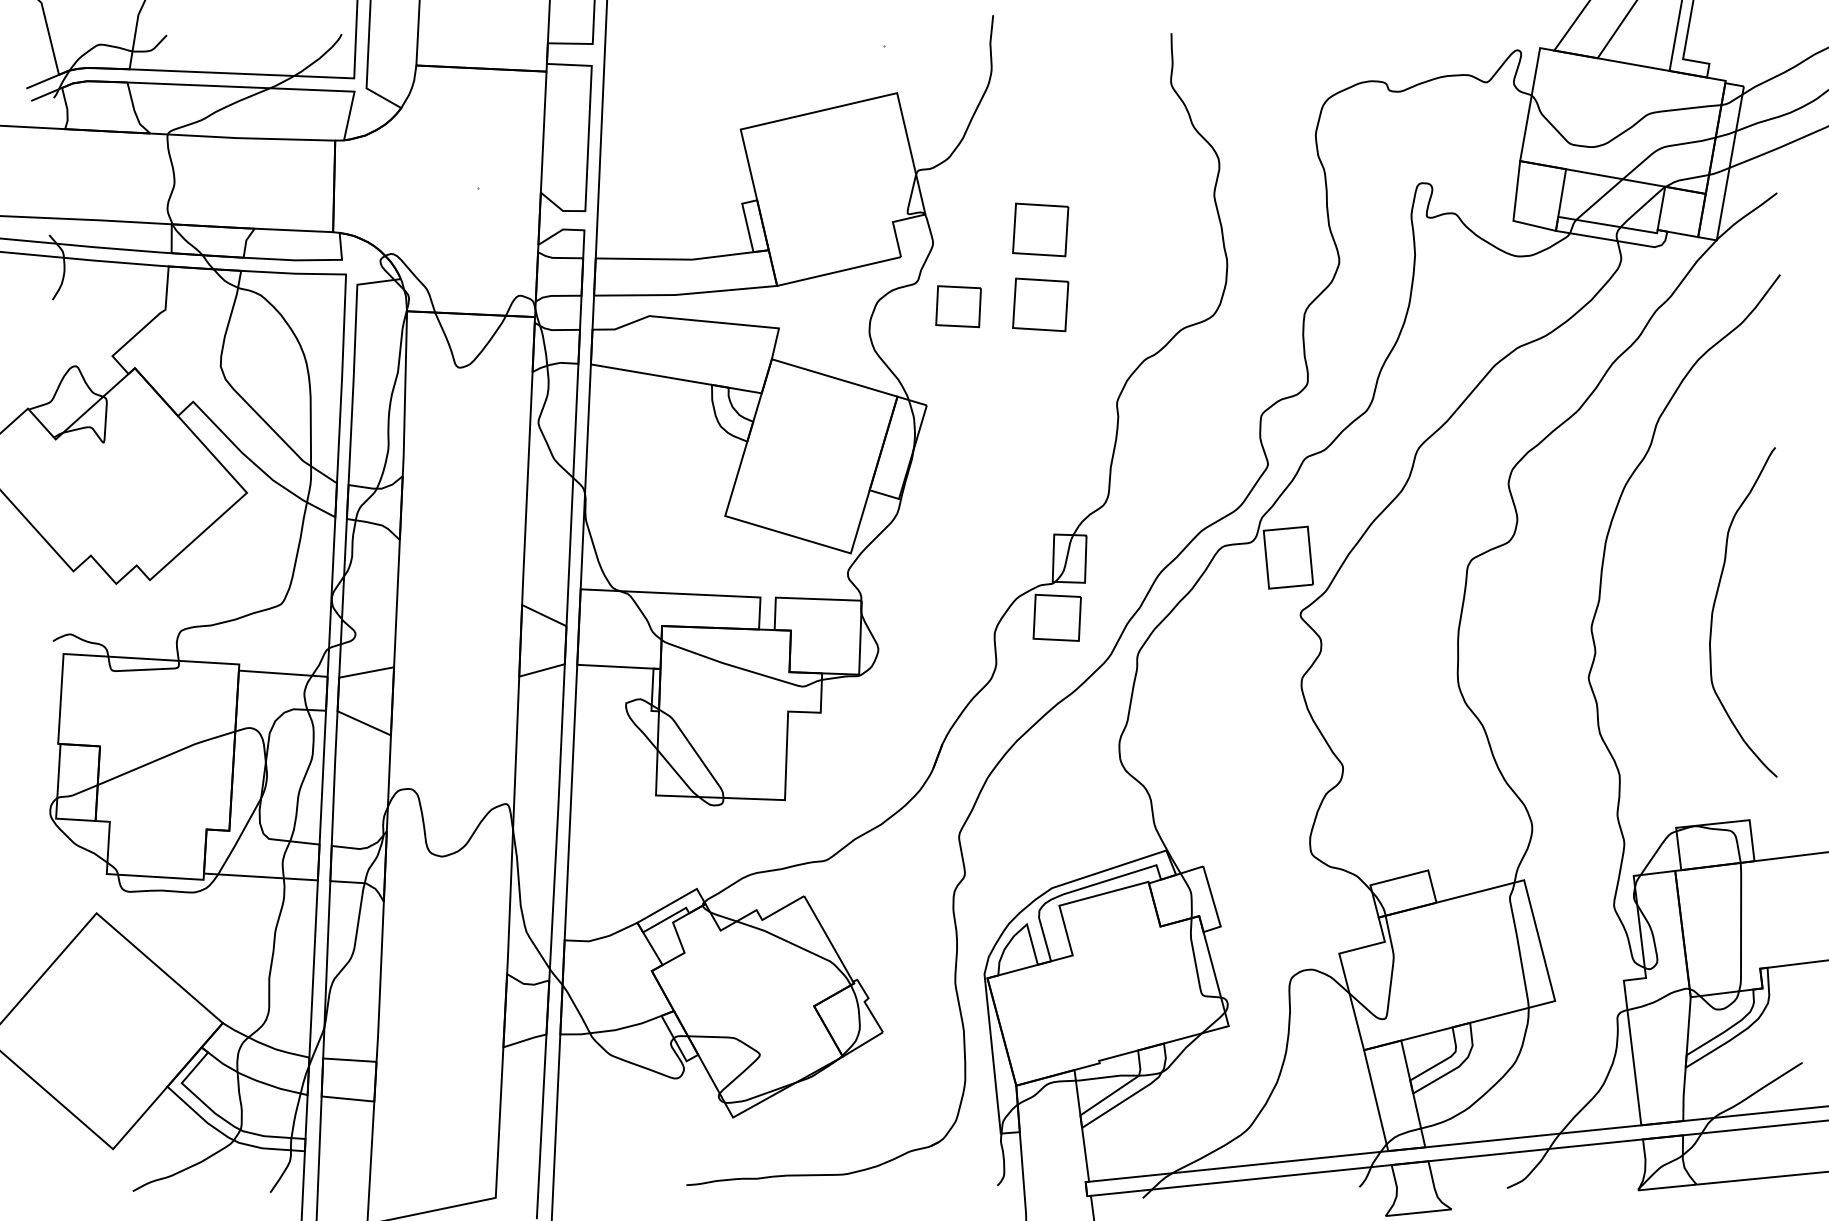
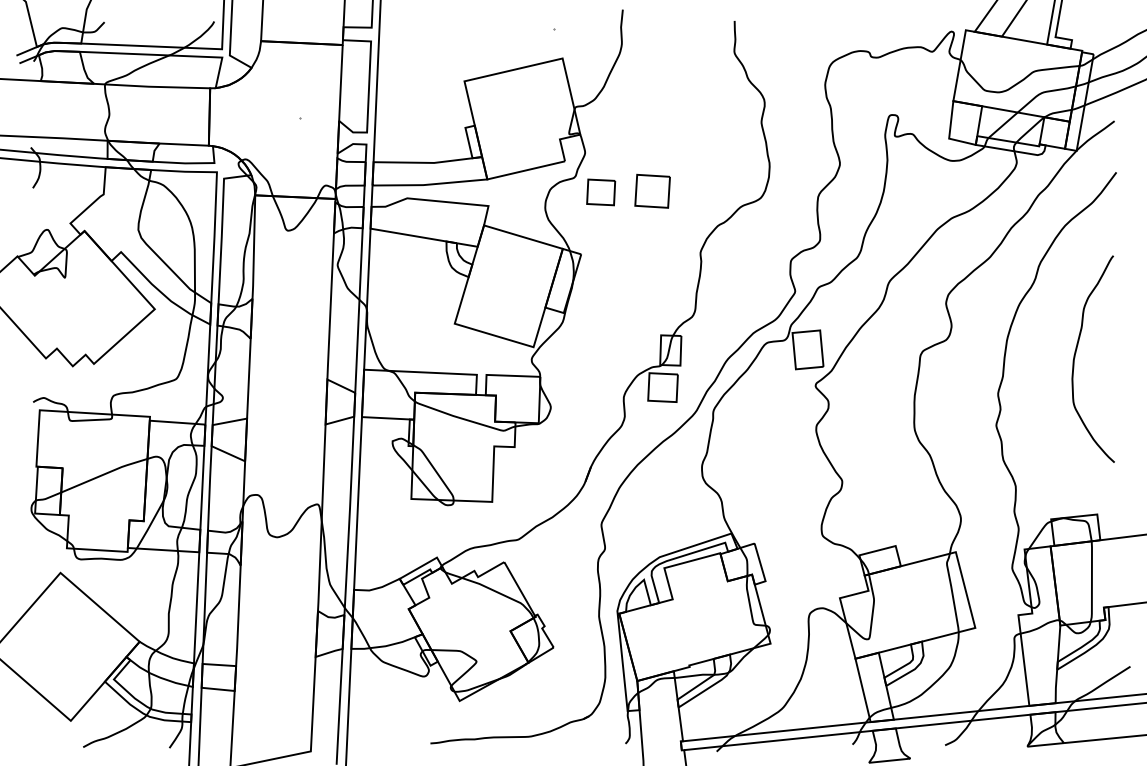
part: (1040, 228) -> (652, 143), removed
curve: (1716, 603) -> (1076, 353), moved

